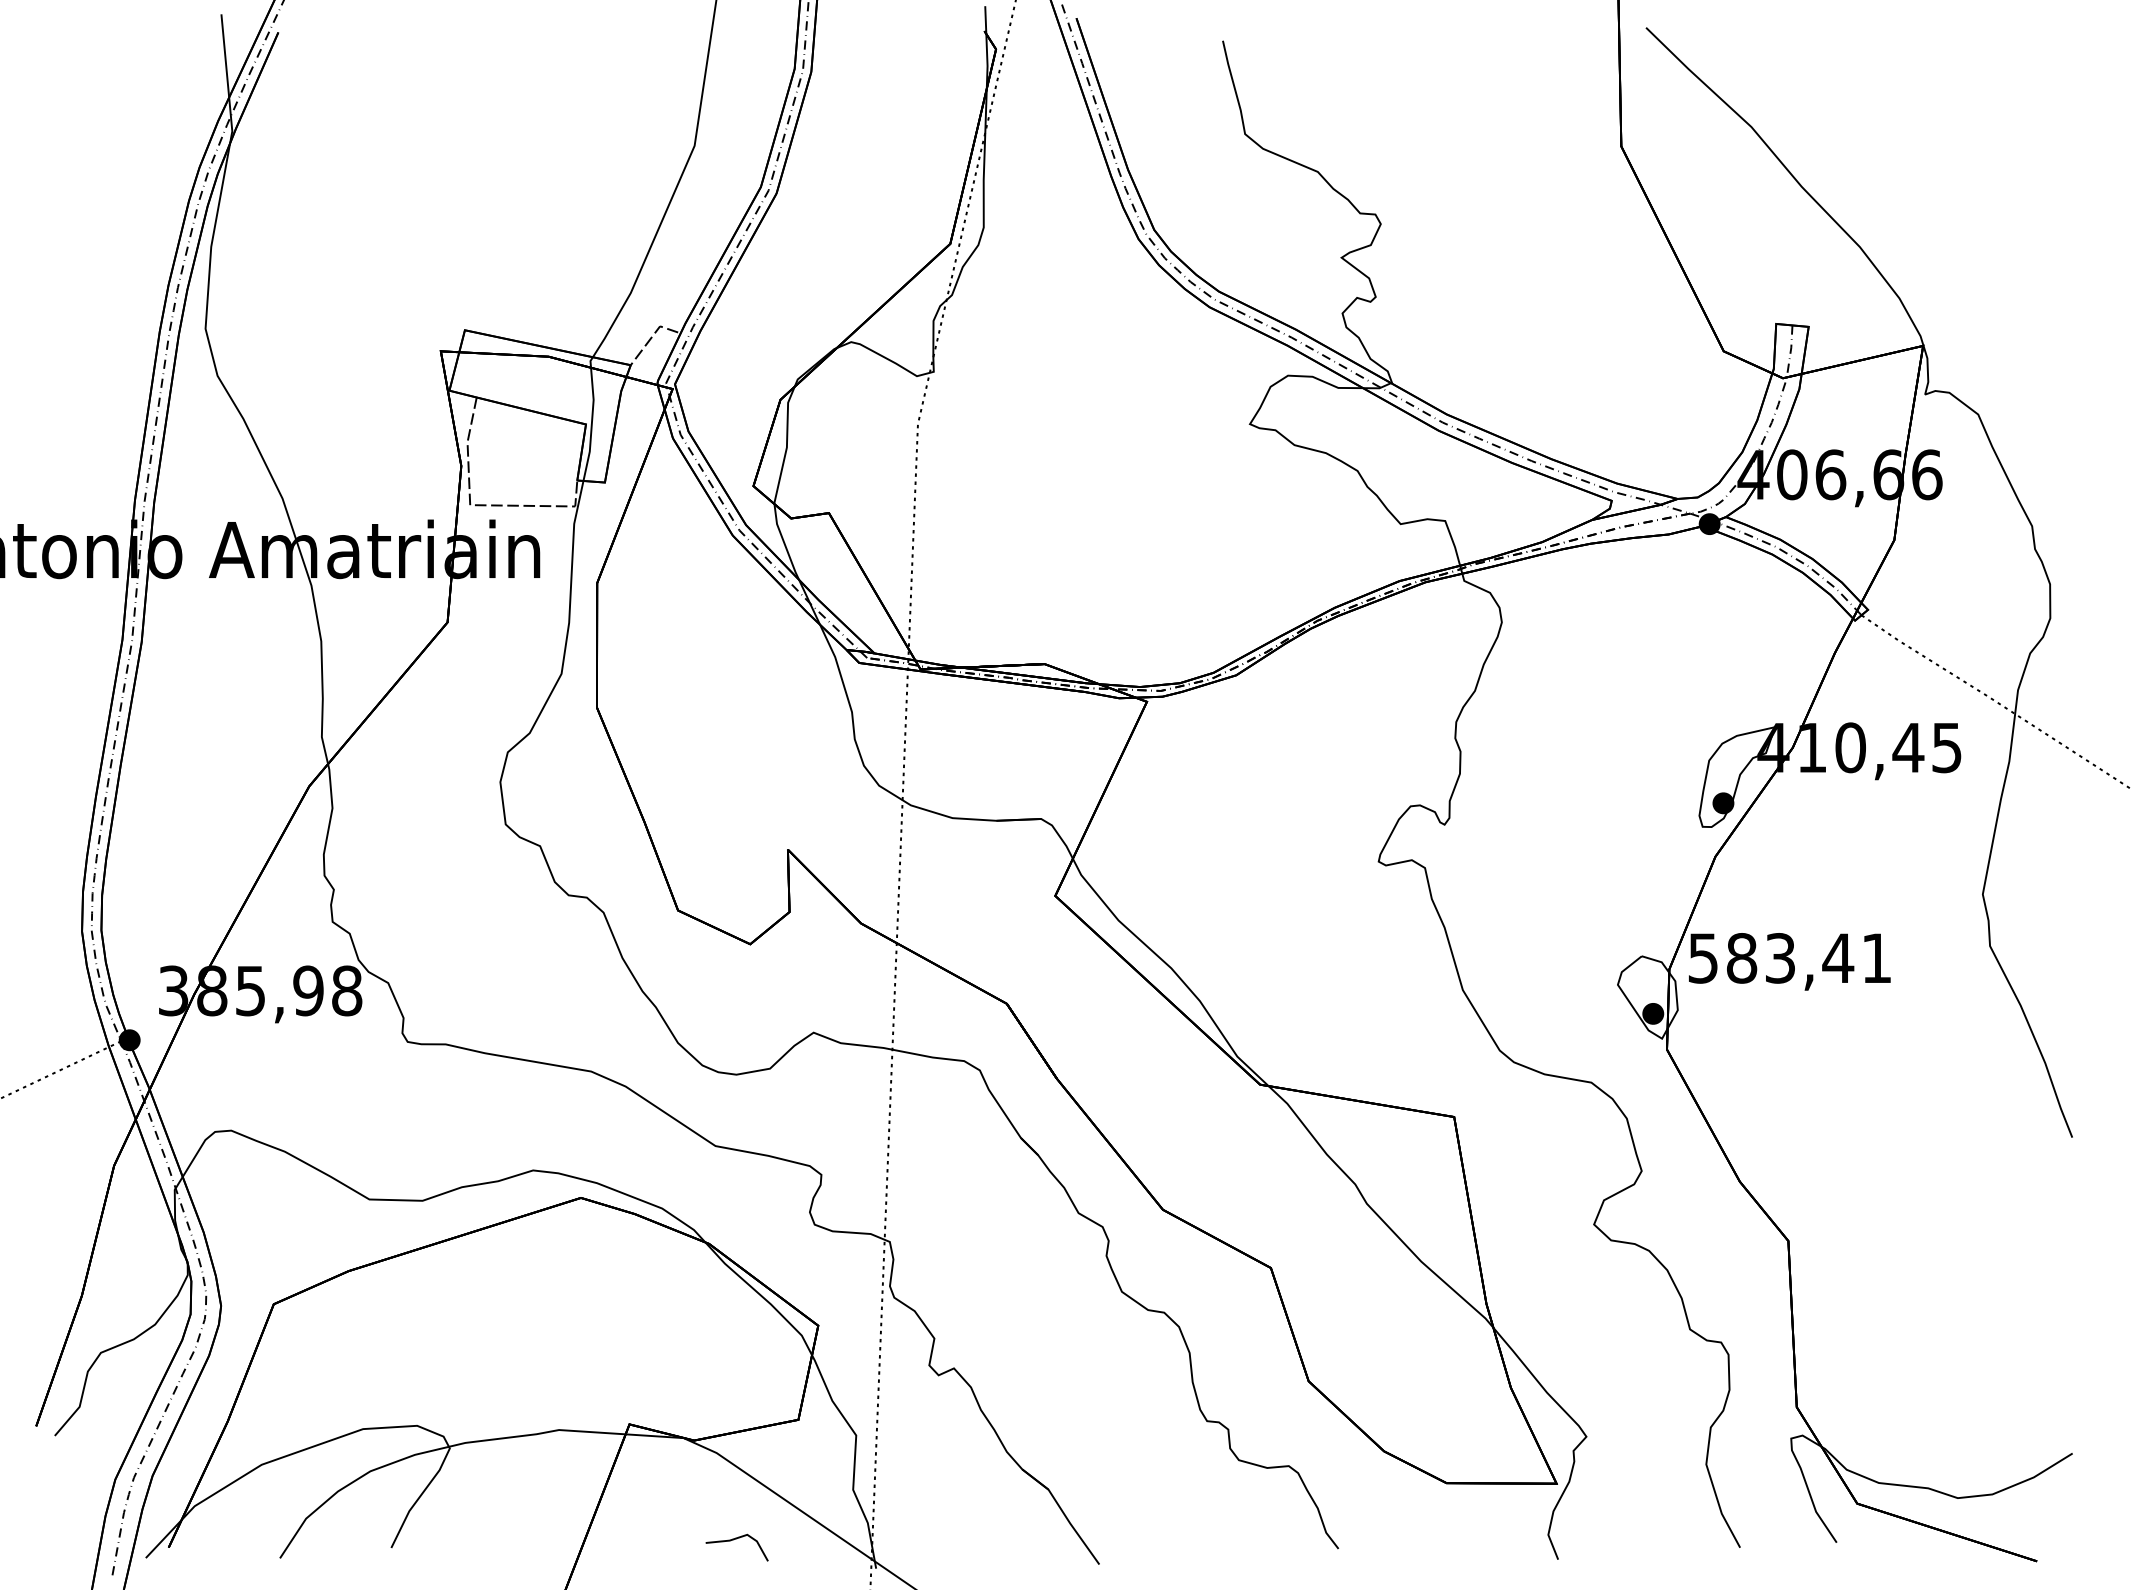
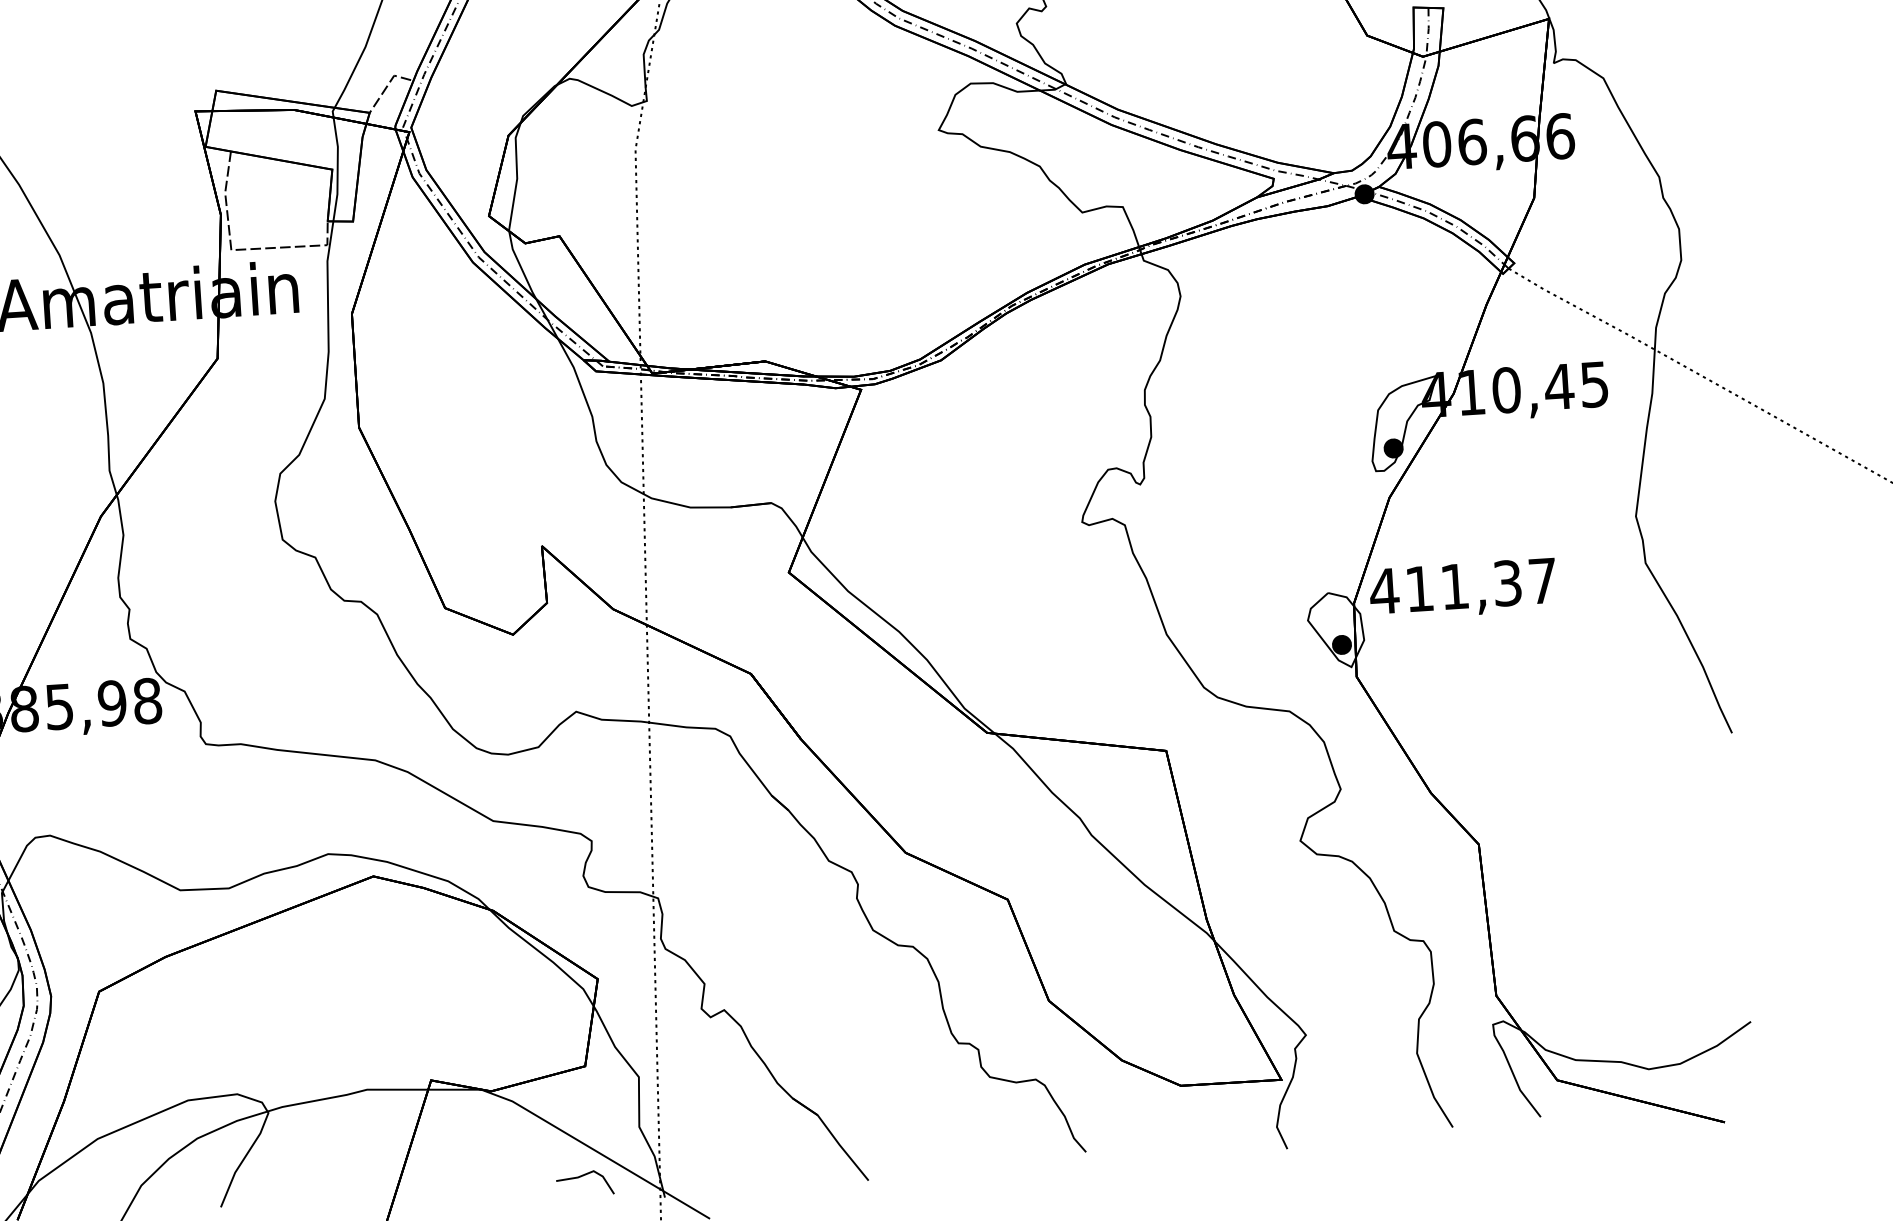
text: (1789, 958) -> (1463, 586), 583,41 -> 411,37
line: (733, 1540) -> (581, 1177), moved

